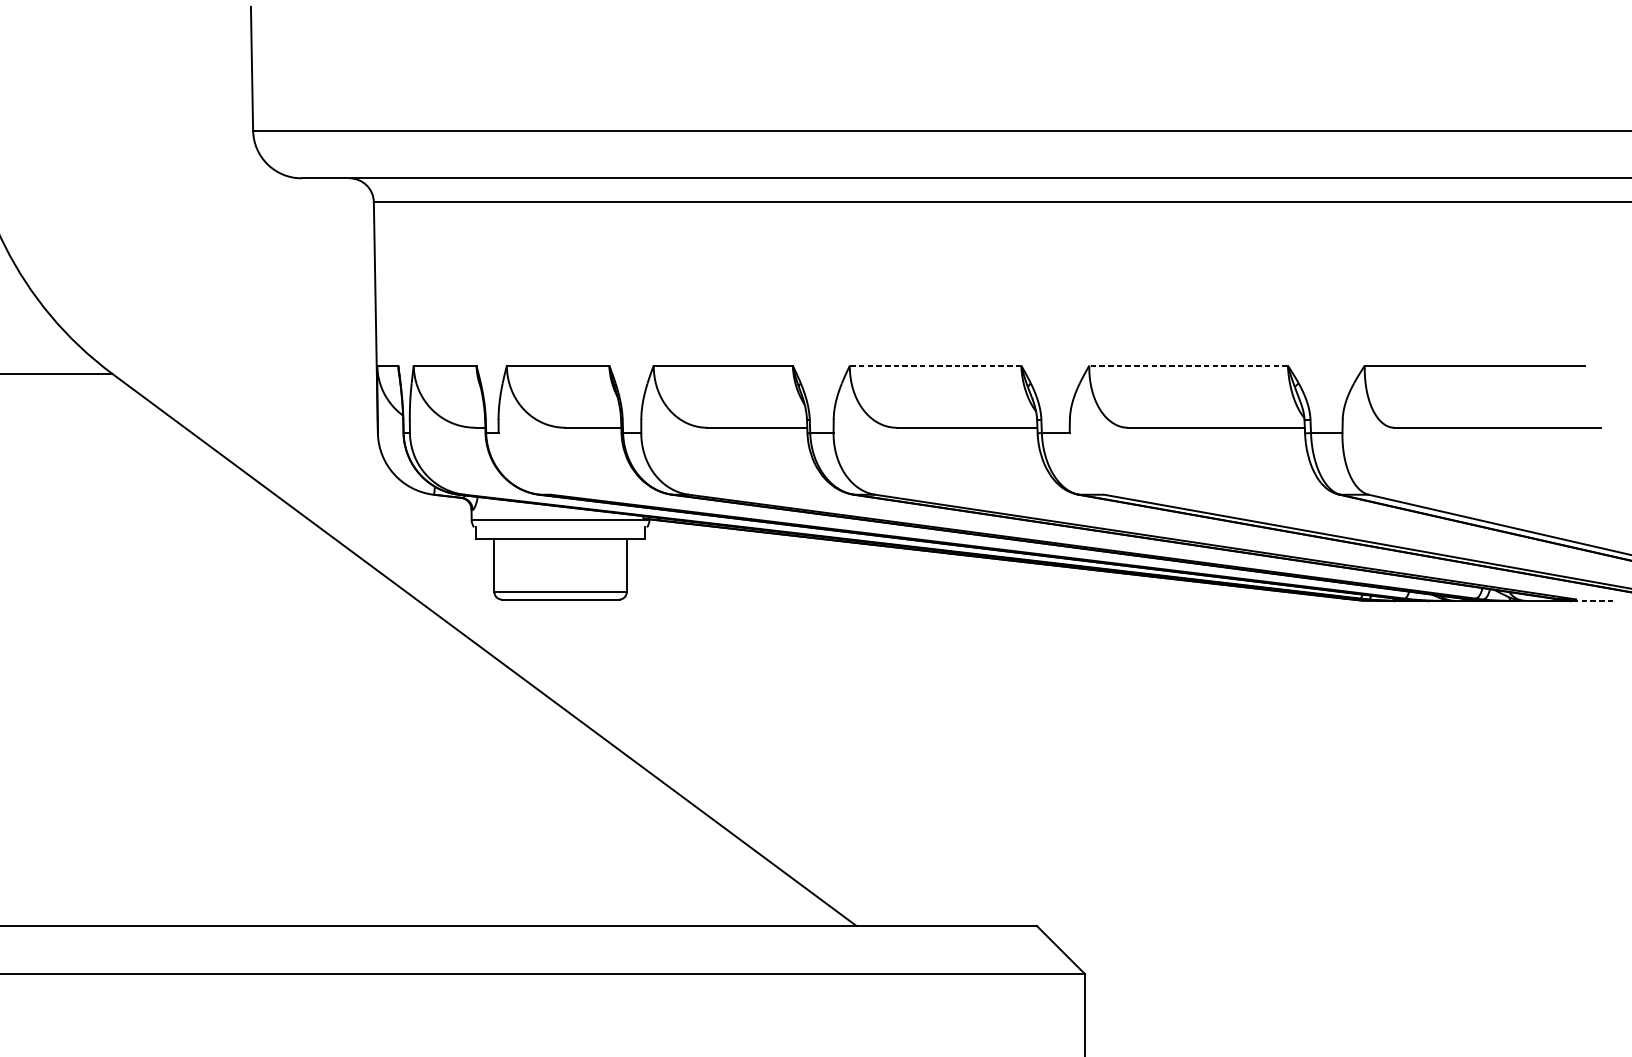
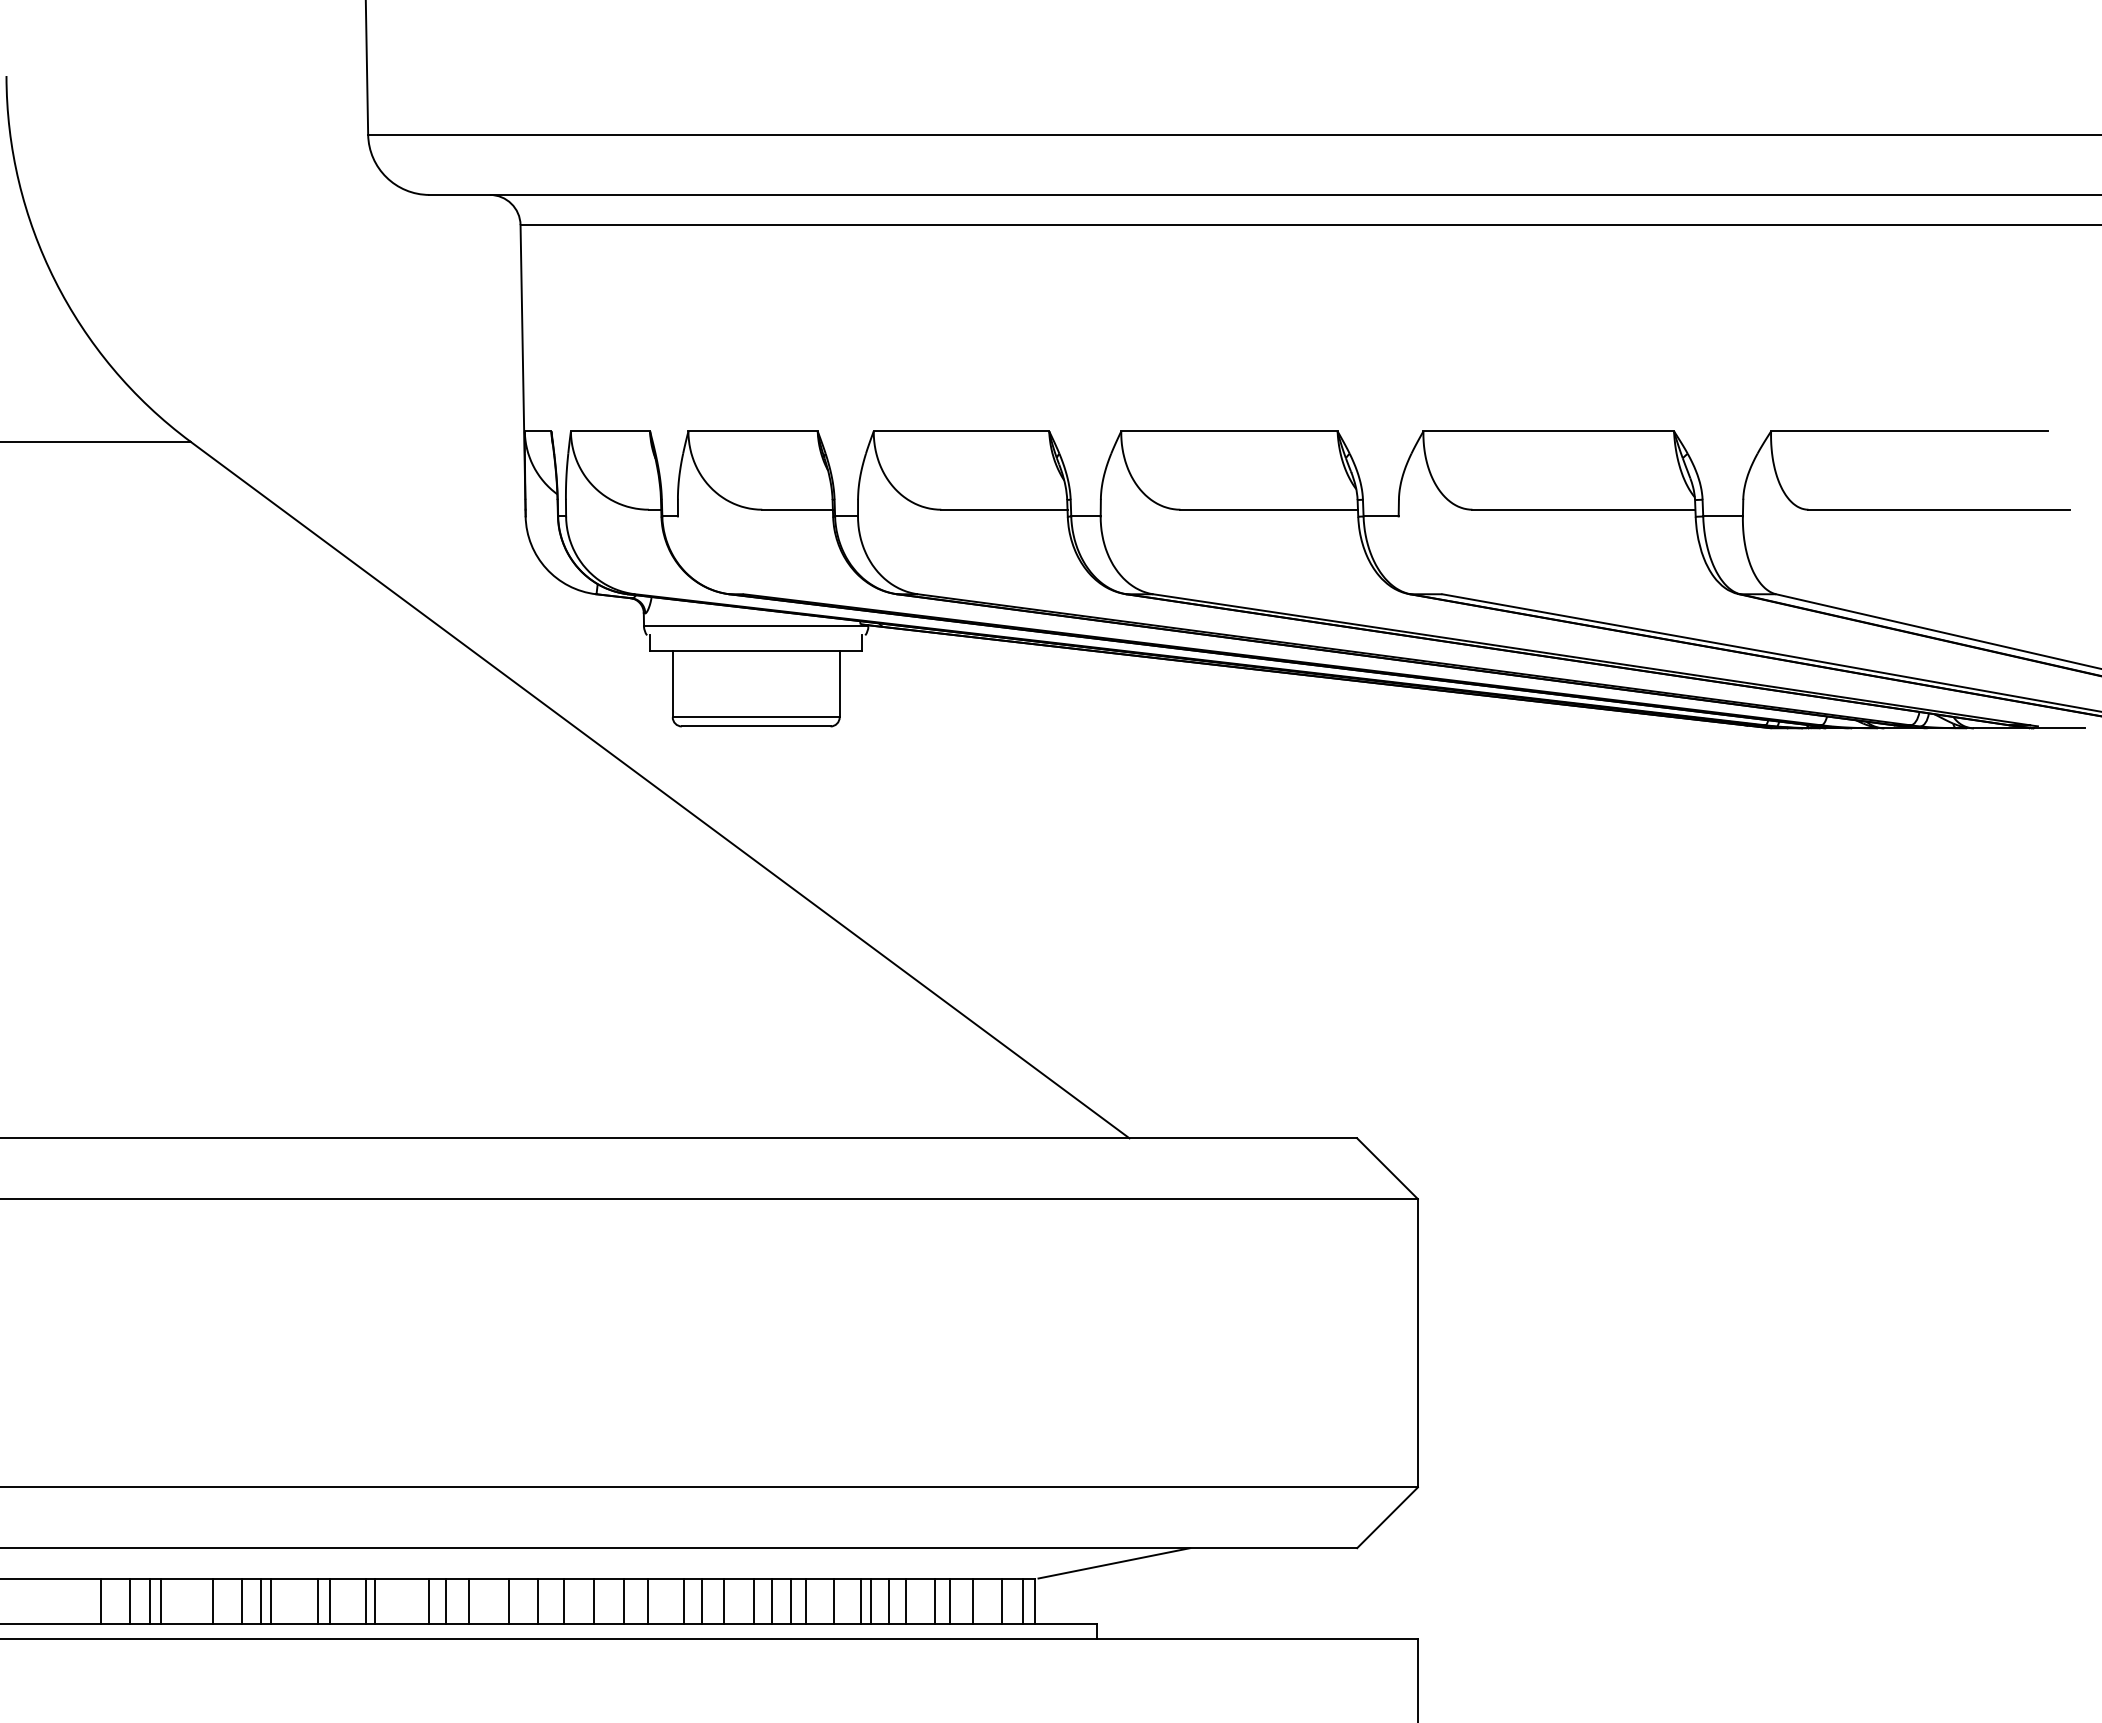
line: (934, 365) -> (1228, 431), dashed -> solid
line: (1188, 365) -> (1548, 431), dashed -> solid
line: (1593, 601) -> (2059, 728), dashed -> solid

